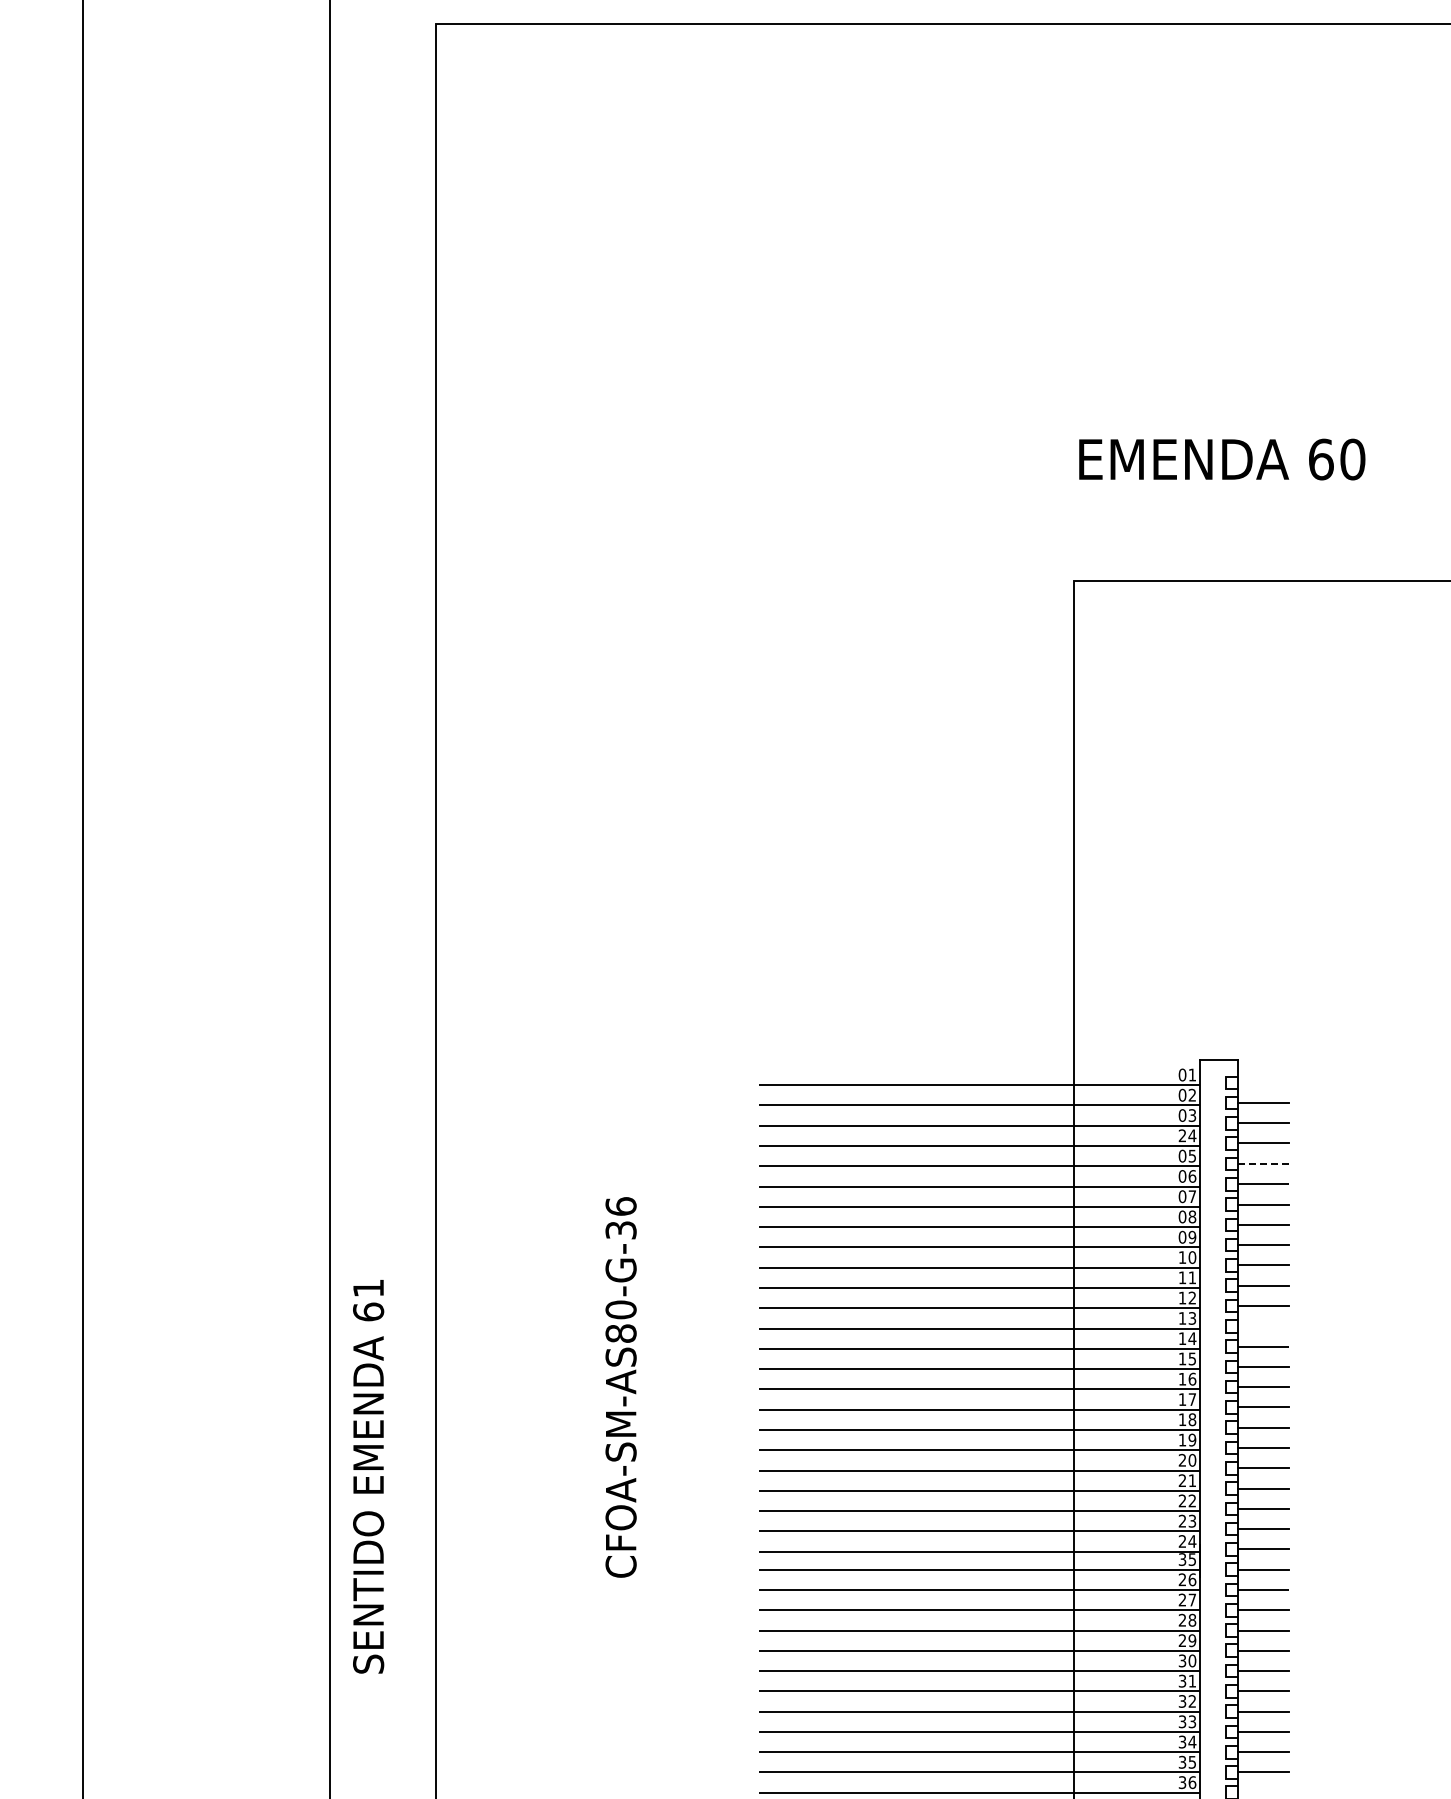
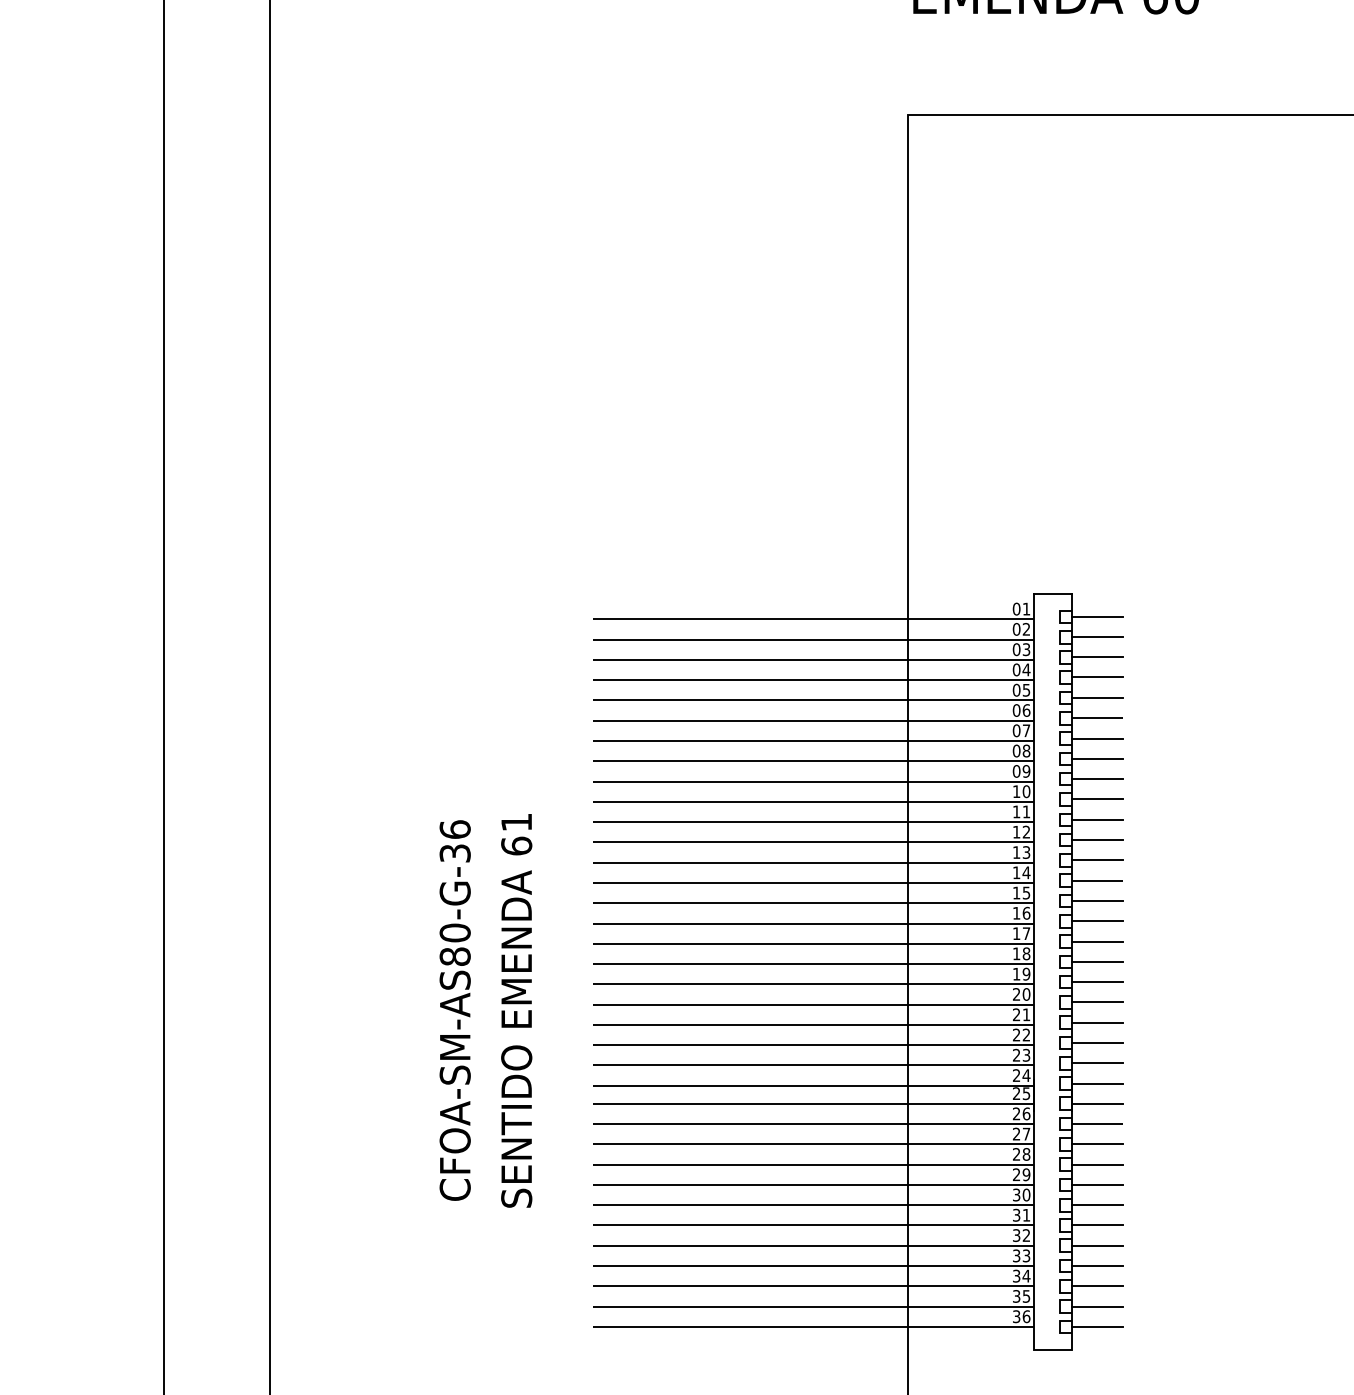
line: (1263, 1082) -> (1097, 616), added
text: (1182, 1135) -> (1016, 669), 24 -> 04
line: (1262, 1164) -> (1096, 698), dashed -> solid
line: (1263, 1326) -> (1097, 860), added
text: (620, 1387) -> (454, 1010), moved
text: (368, 1476) -> (516, 1010), moved
text: (1182, 1559) -> (1016, 1093), 35 -> 25
line: (1263, 1792) -> (1097, 1326), added

